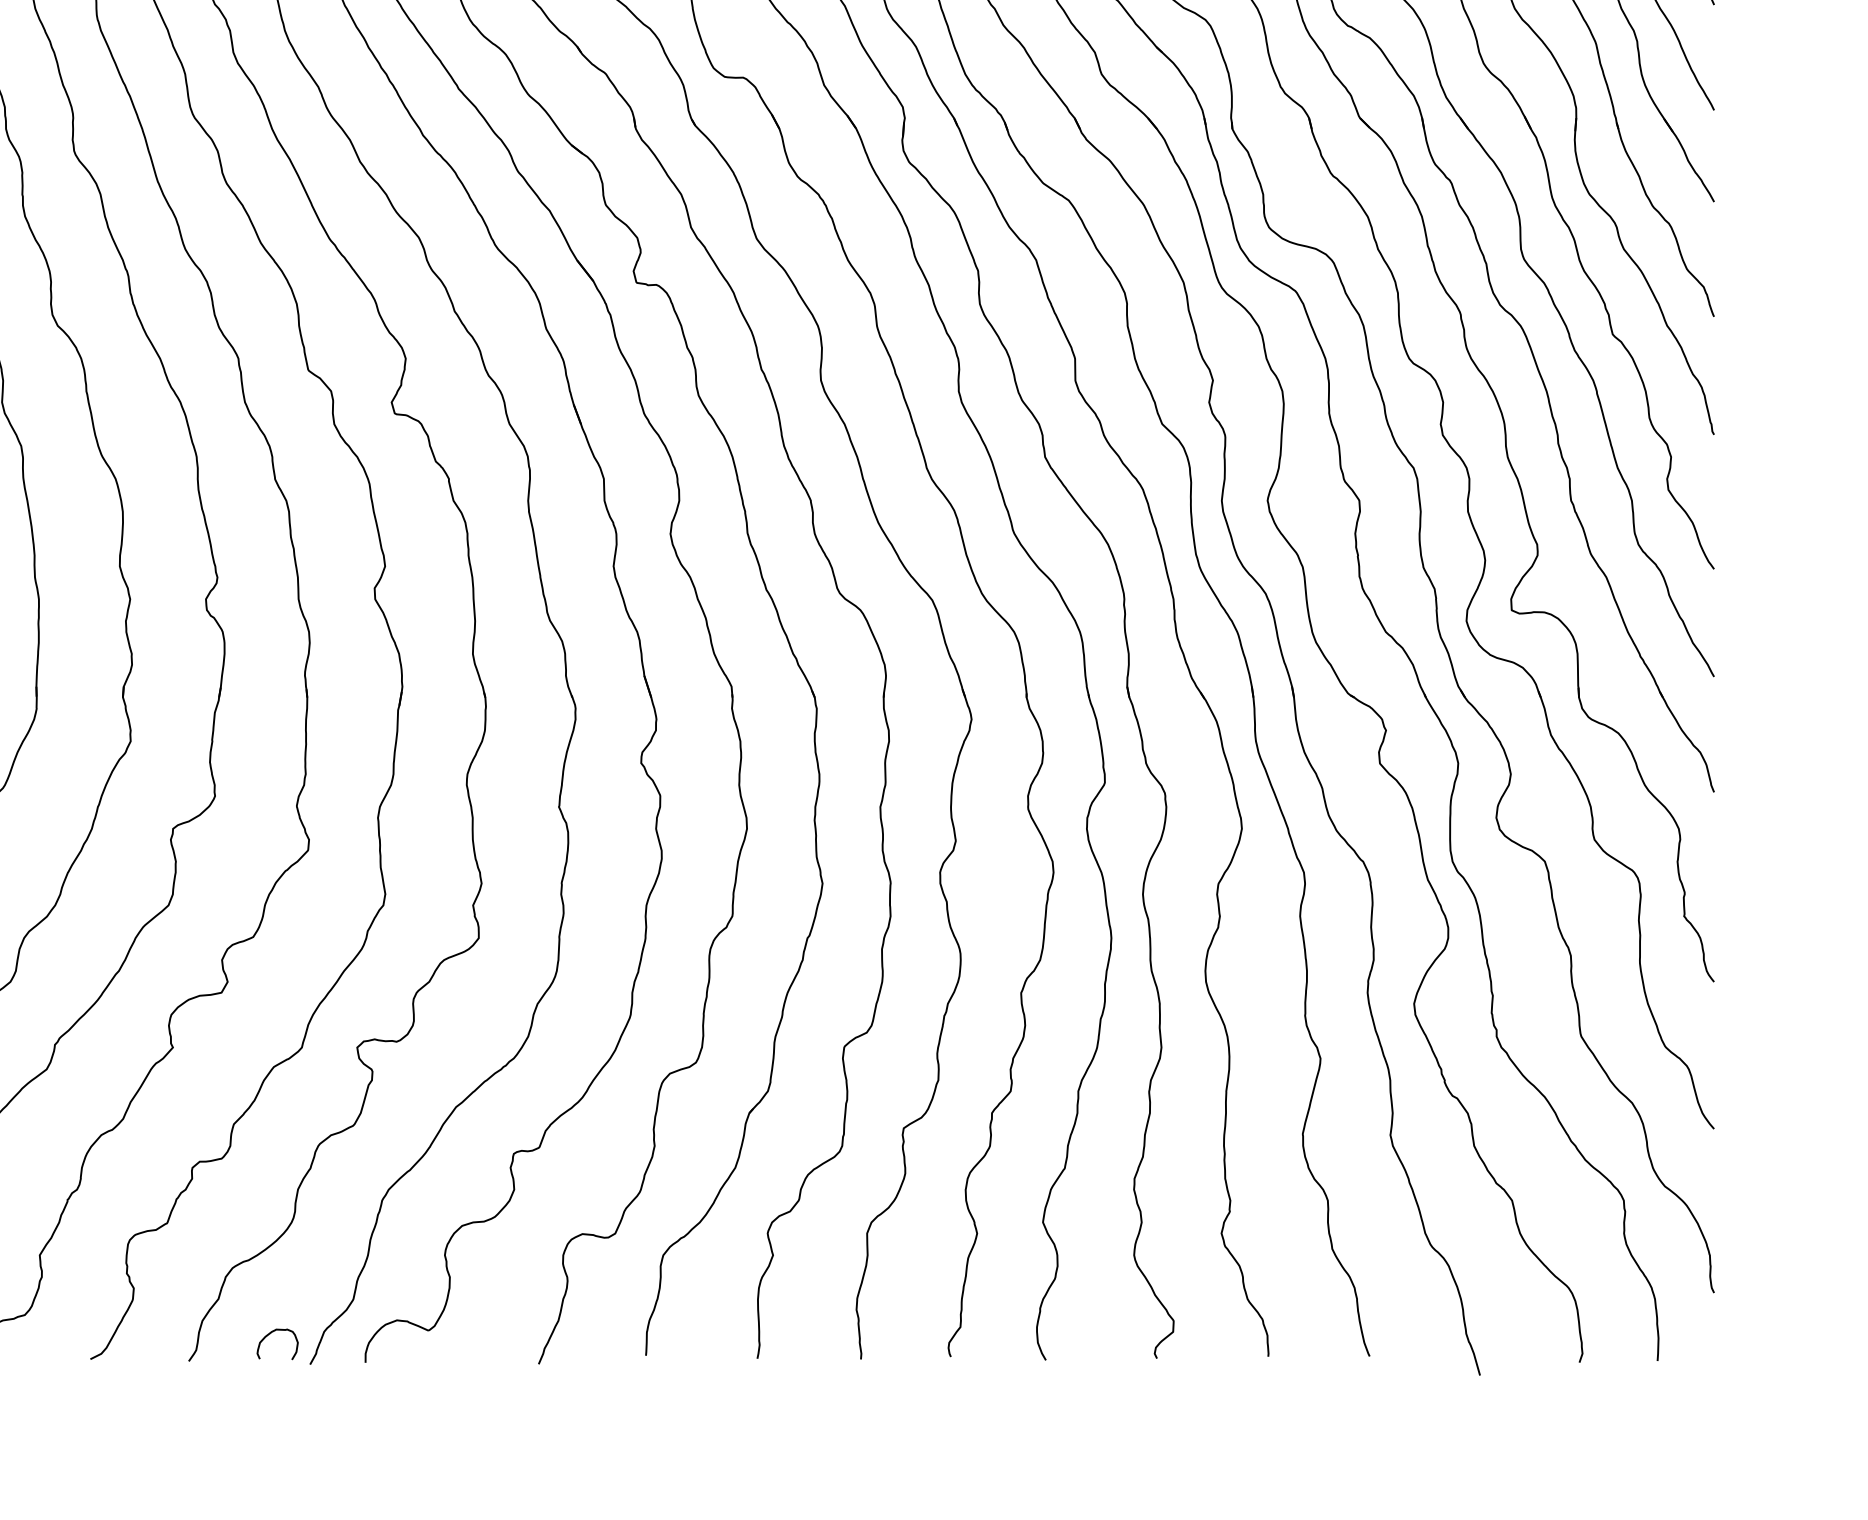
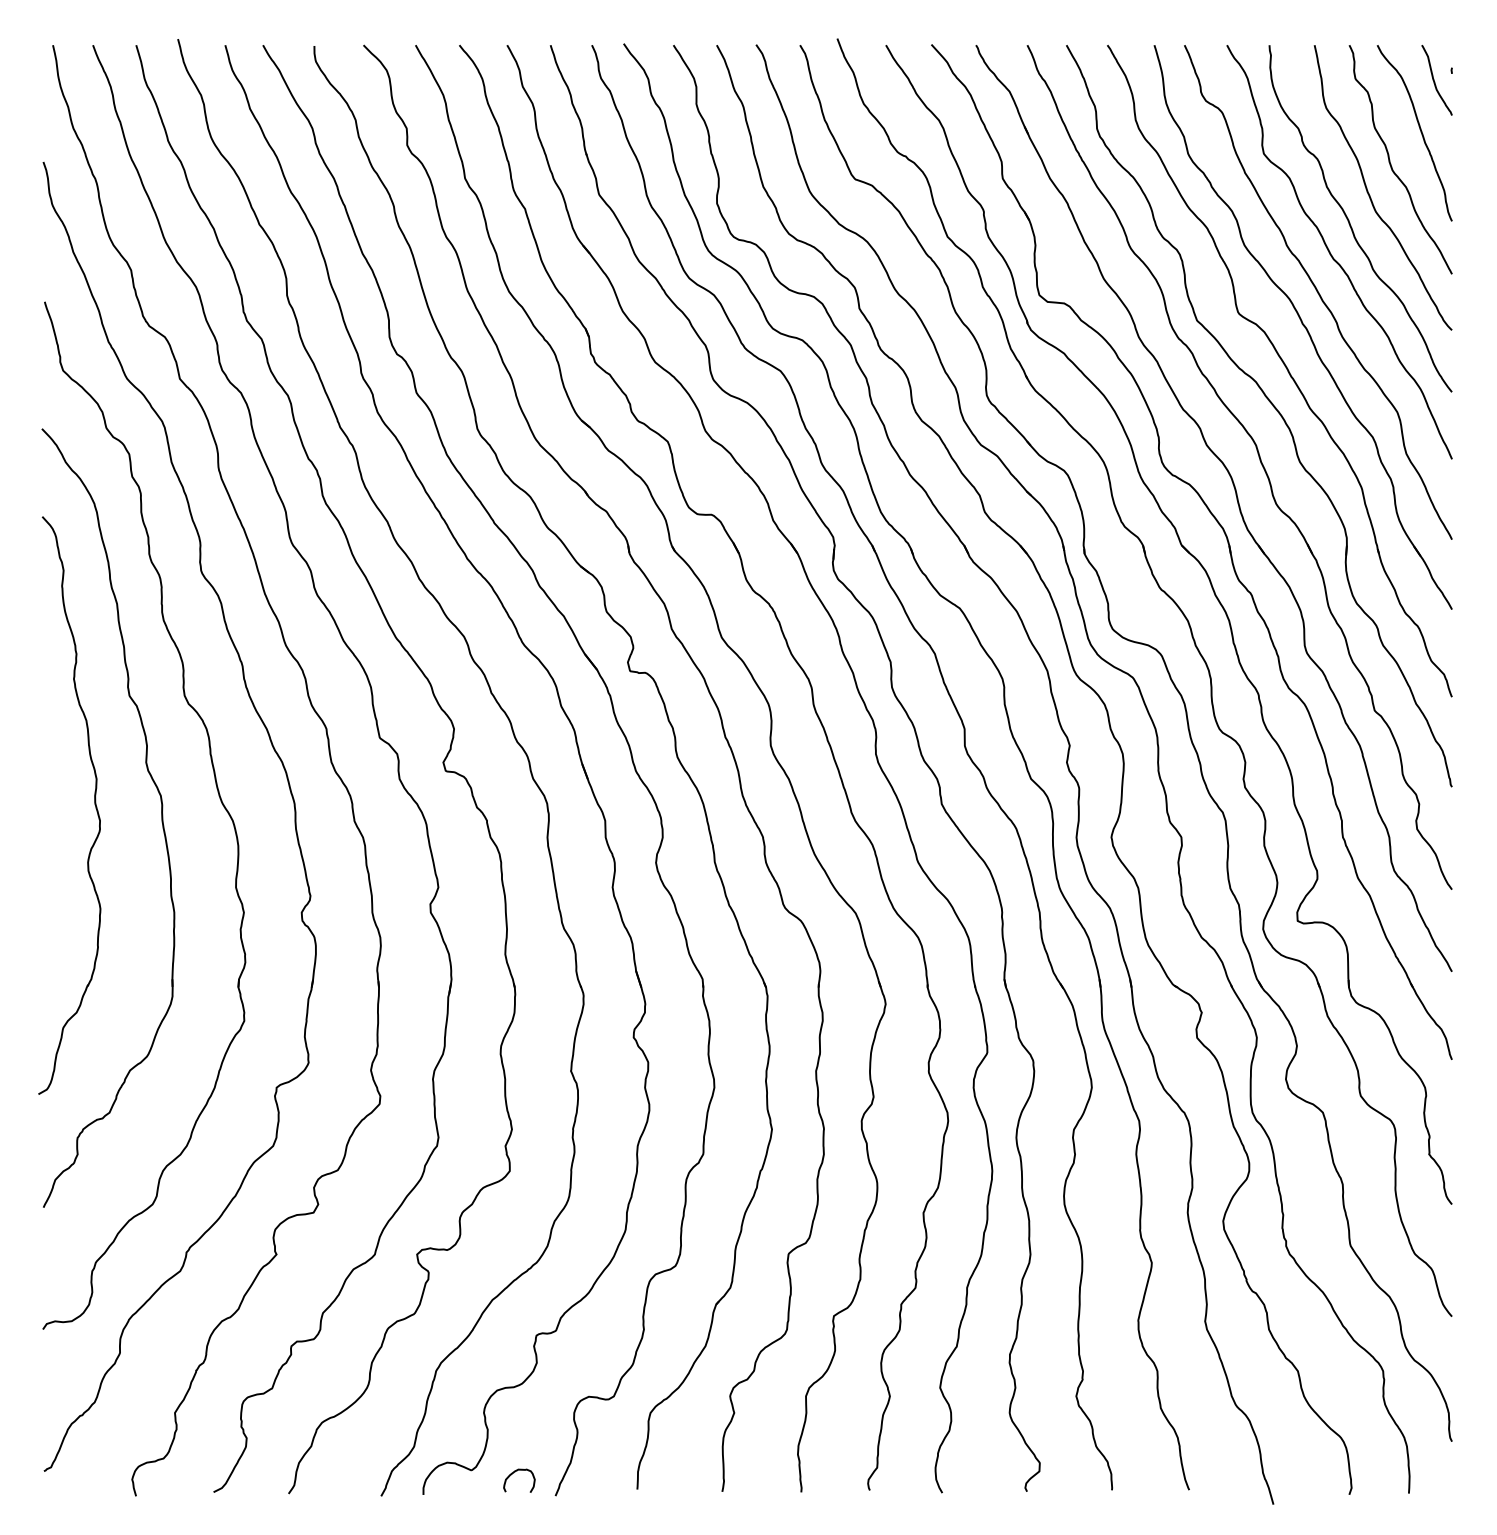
curve: (272, 1333) -> (515, 1472), moved

